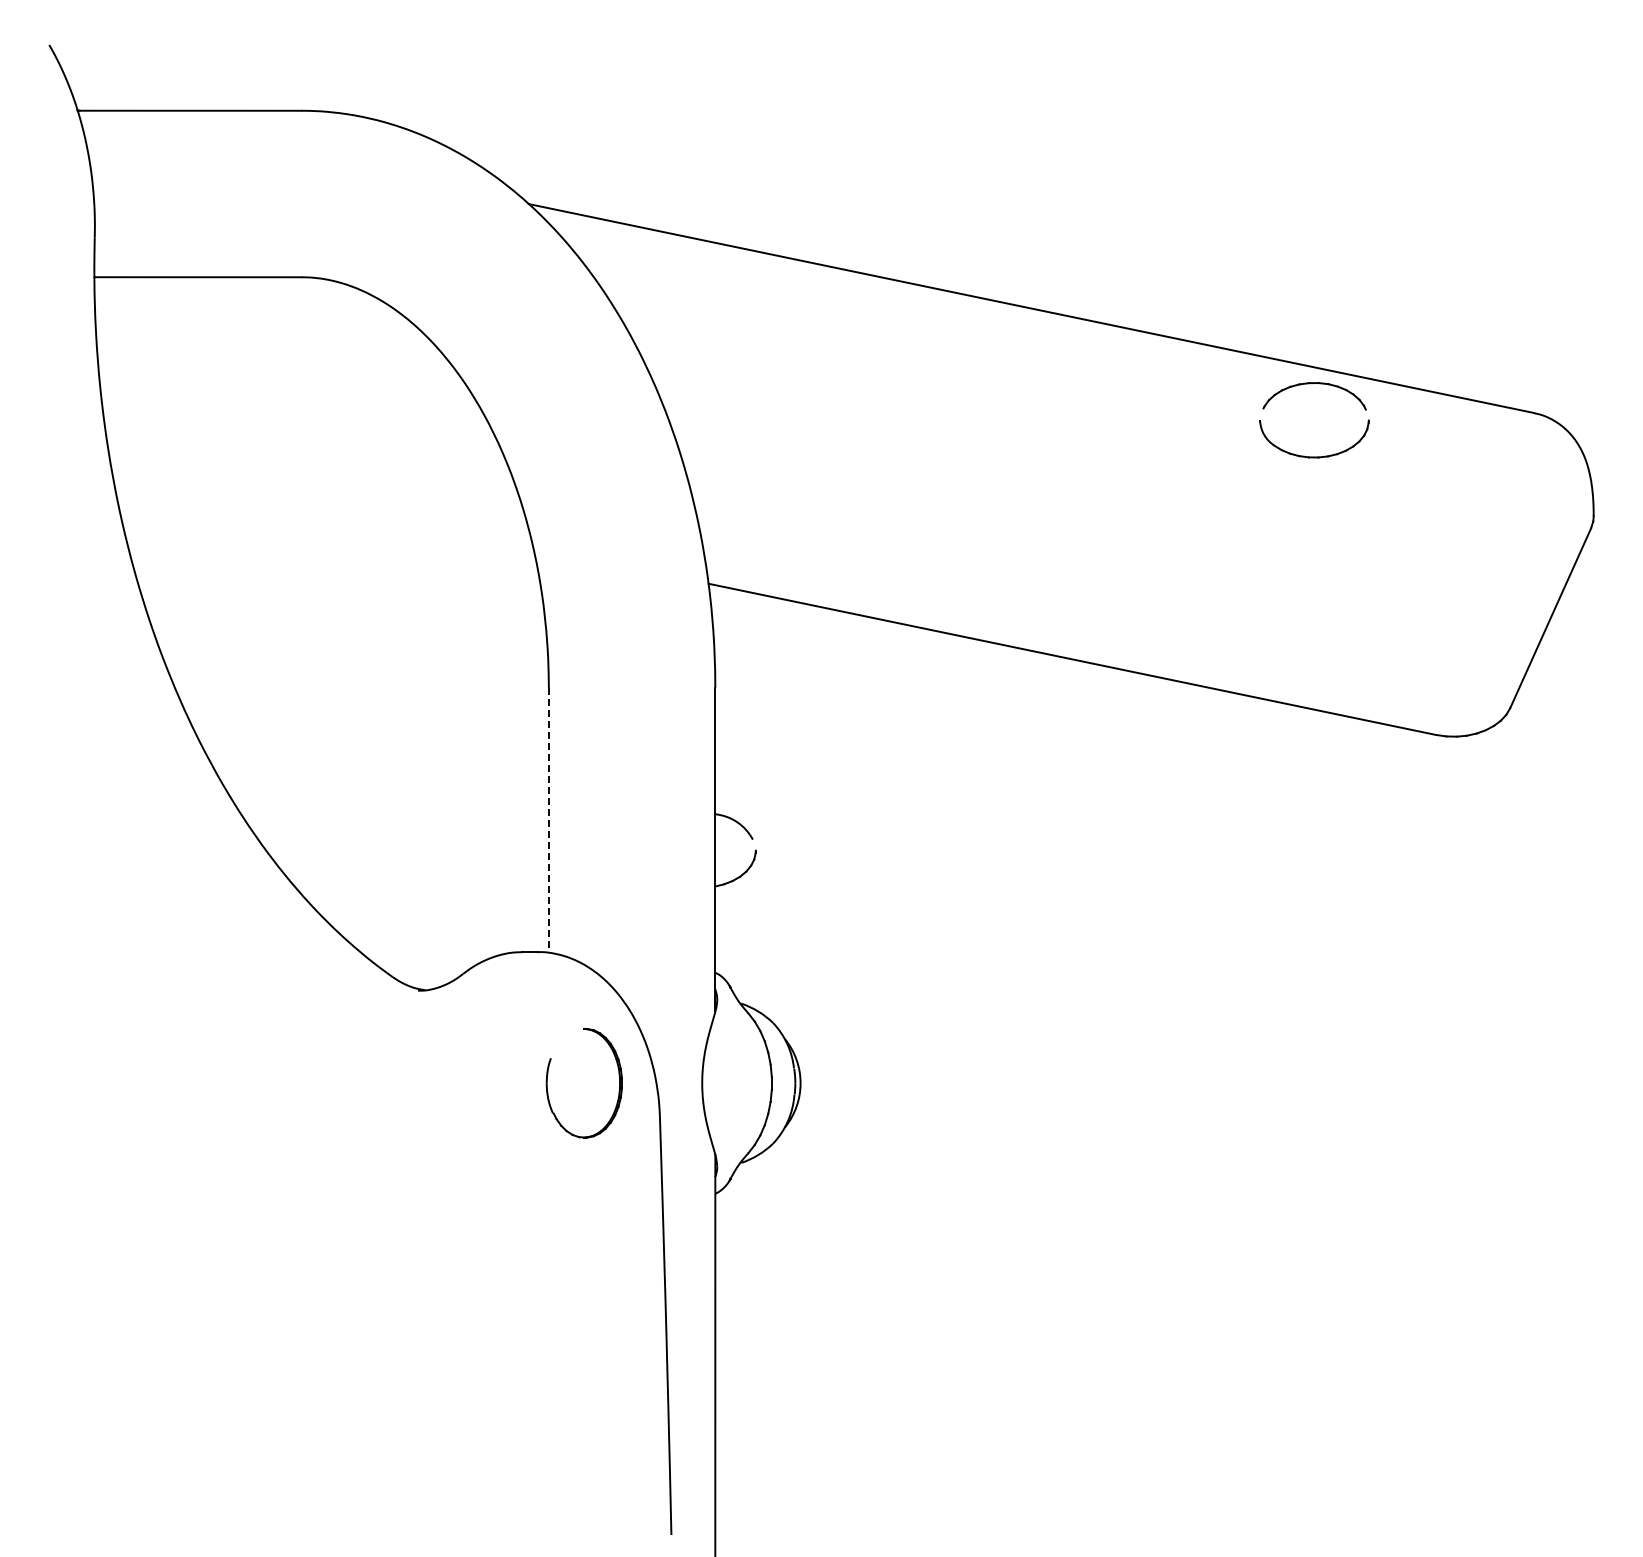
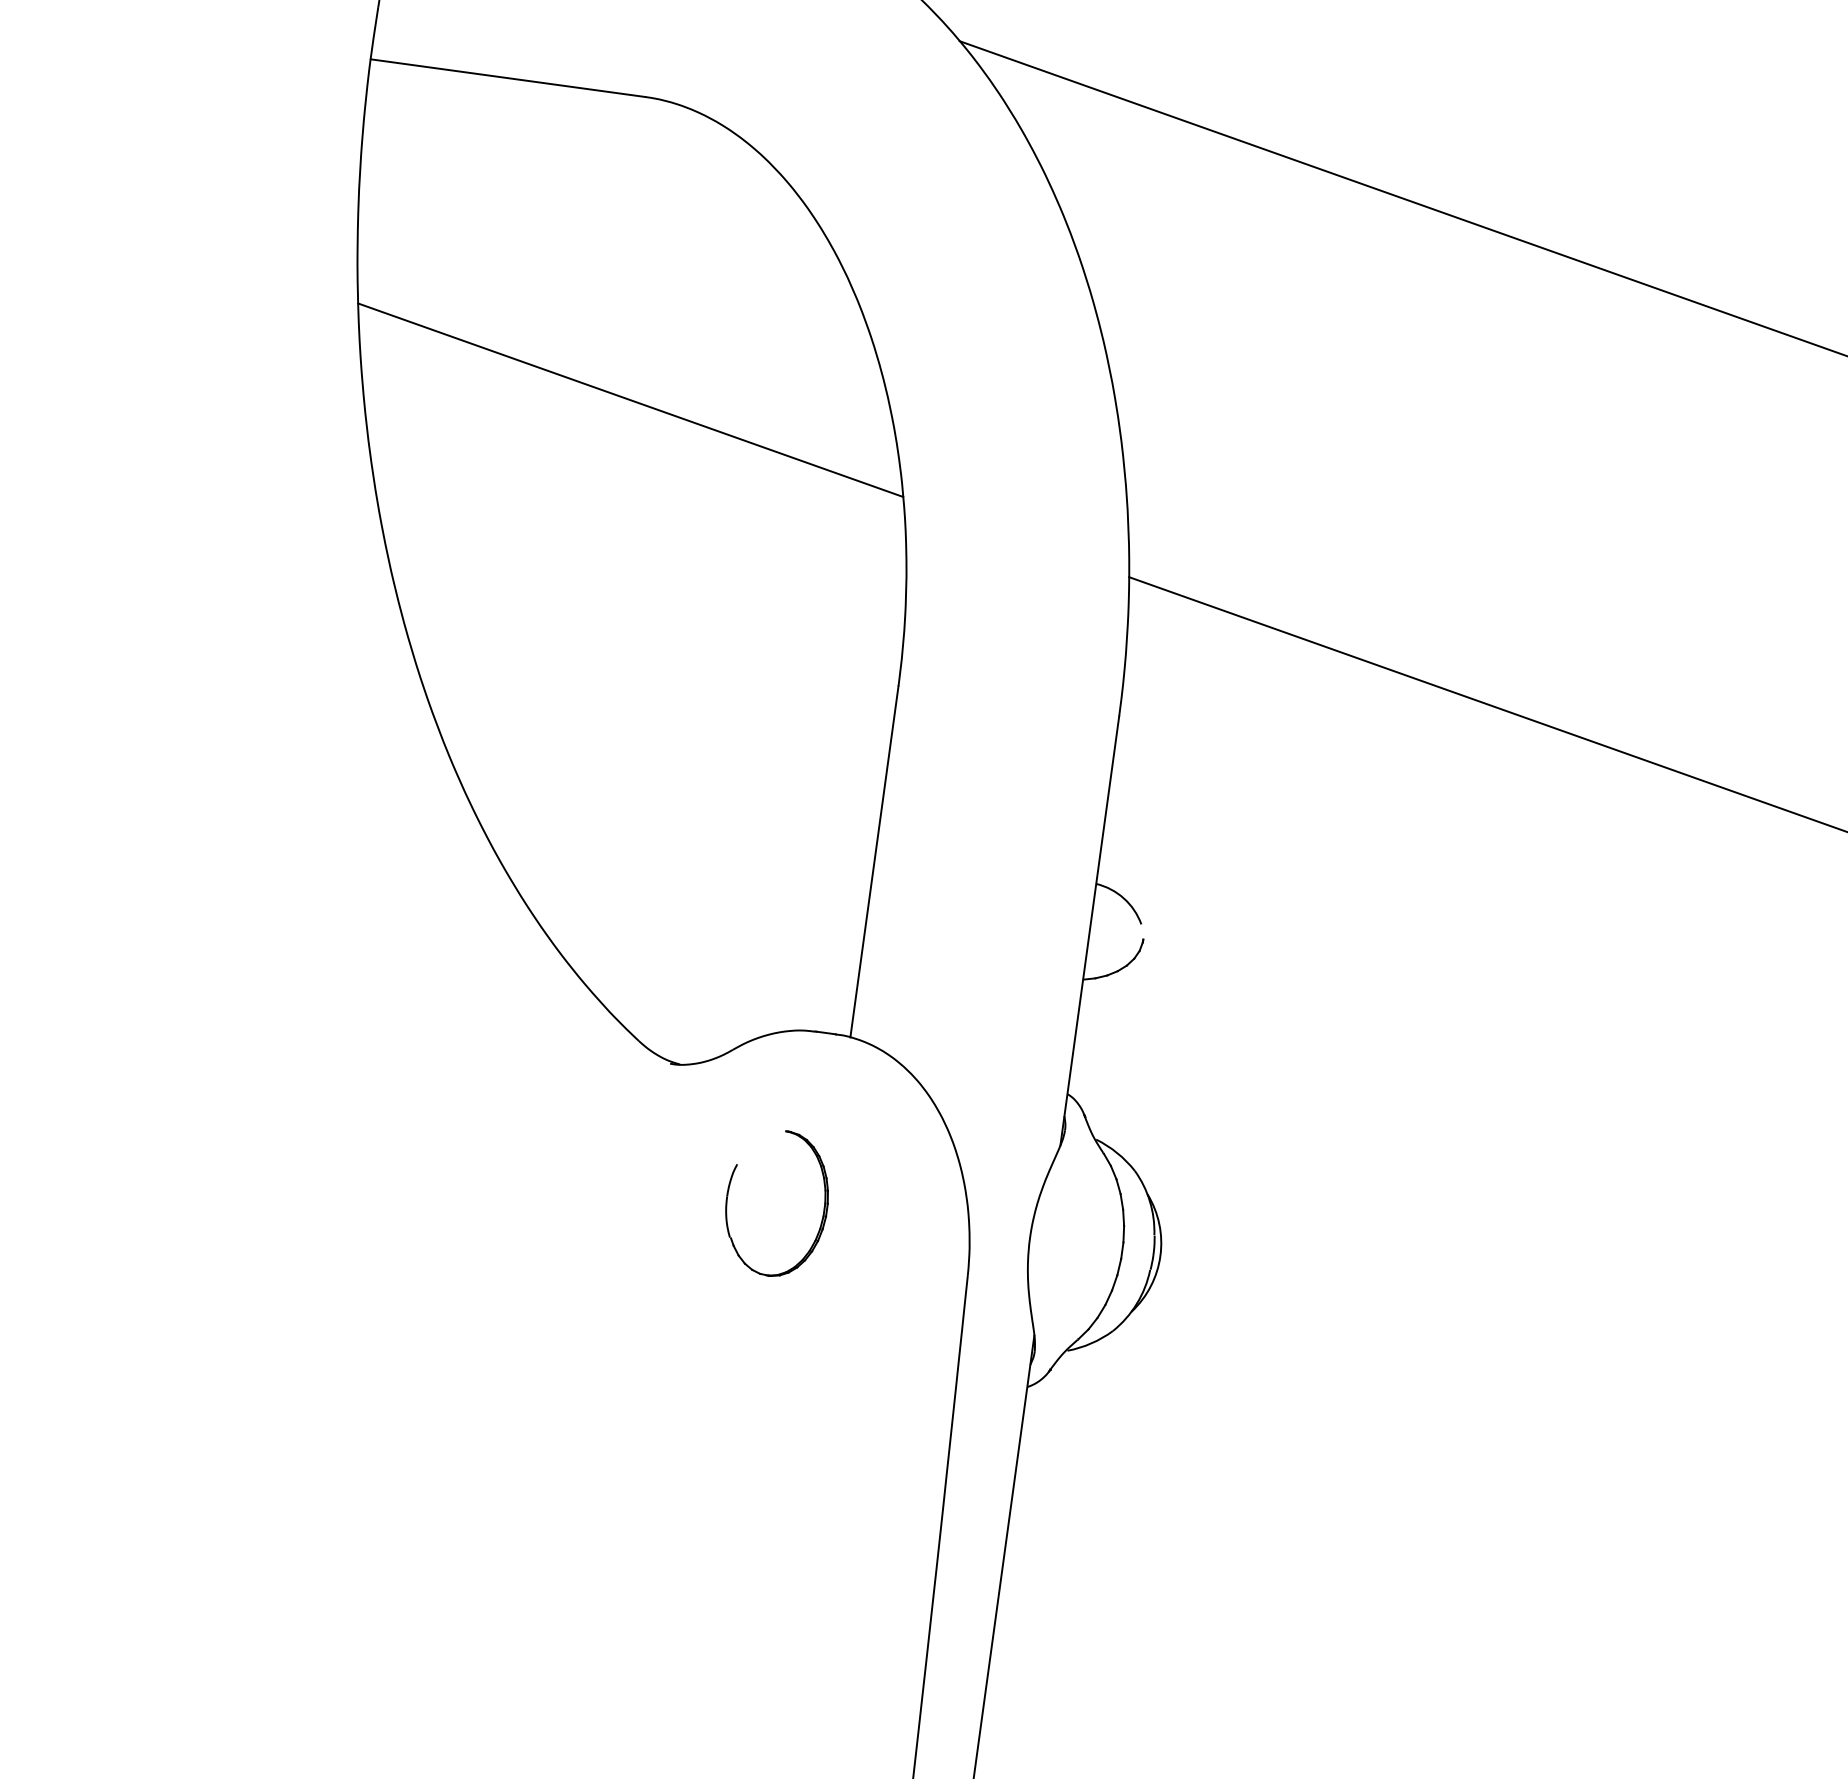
line: (321, 503) -> (630, 400), added
line: (548, 820) -> (873, 861), dashed -> solid
part: (618, 1090) -> (820, 1219), moved

